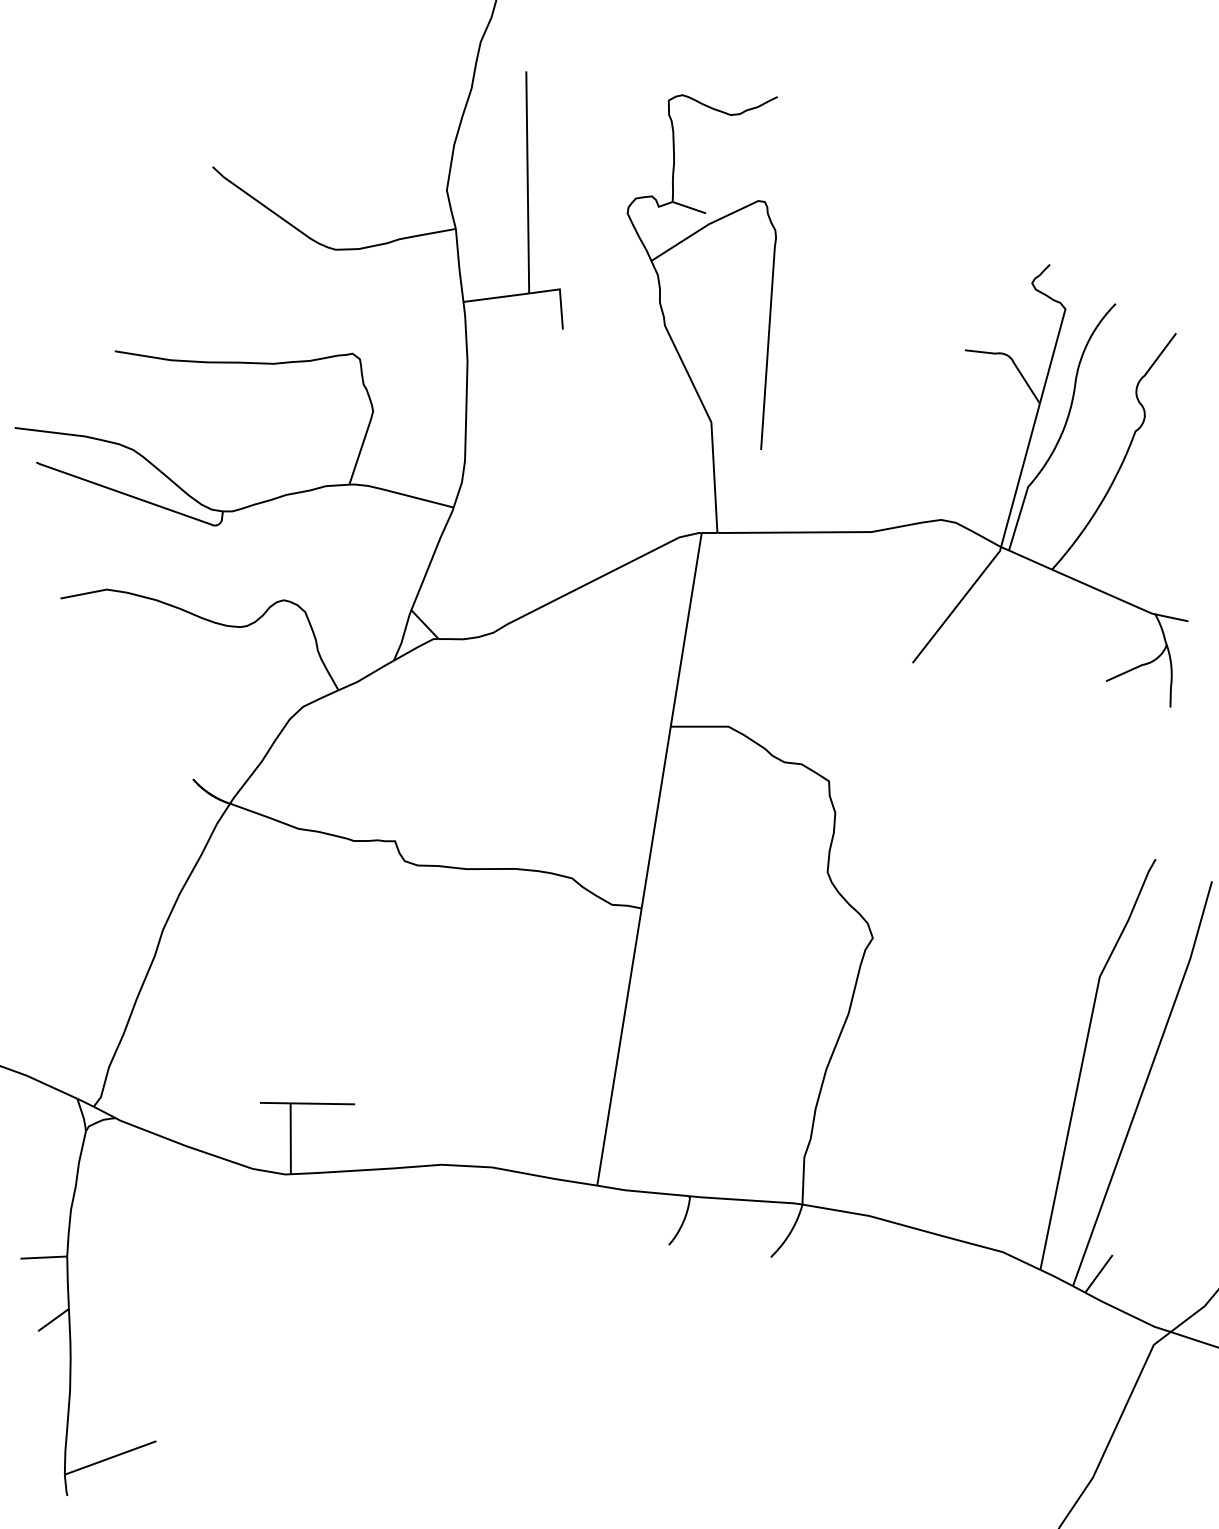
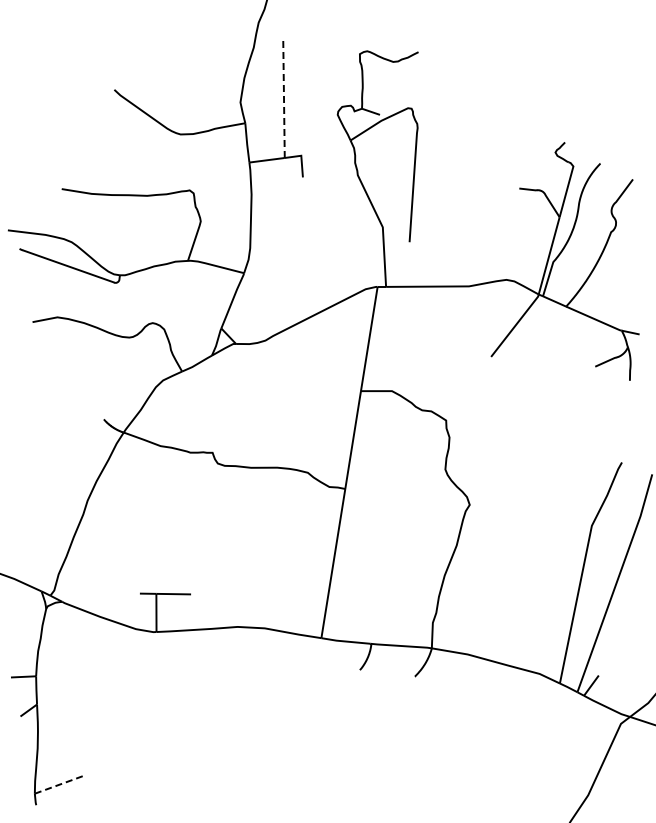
line: (528, 182) -> (284, 98), solid -> dashed
line: (110, 1457) -> (59, 784), solid -> dashed

